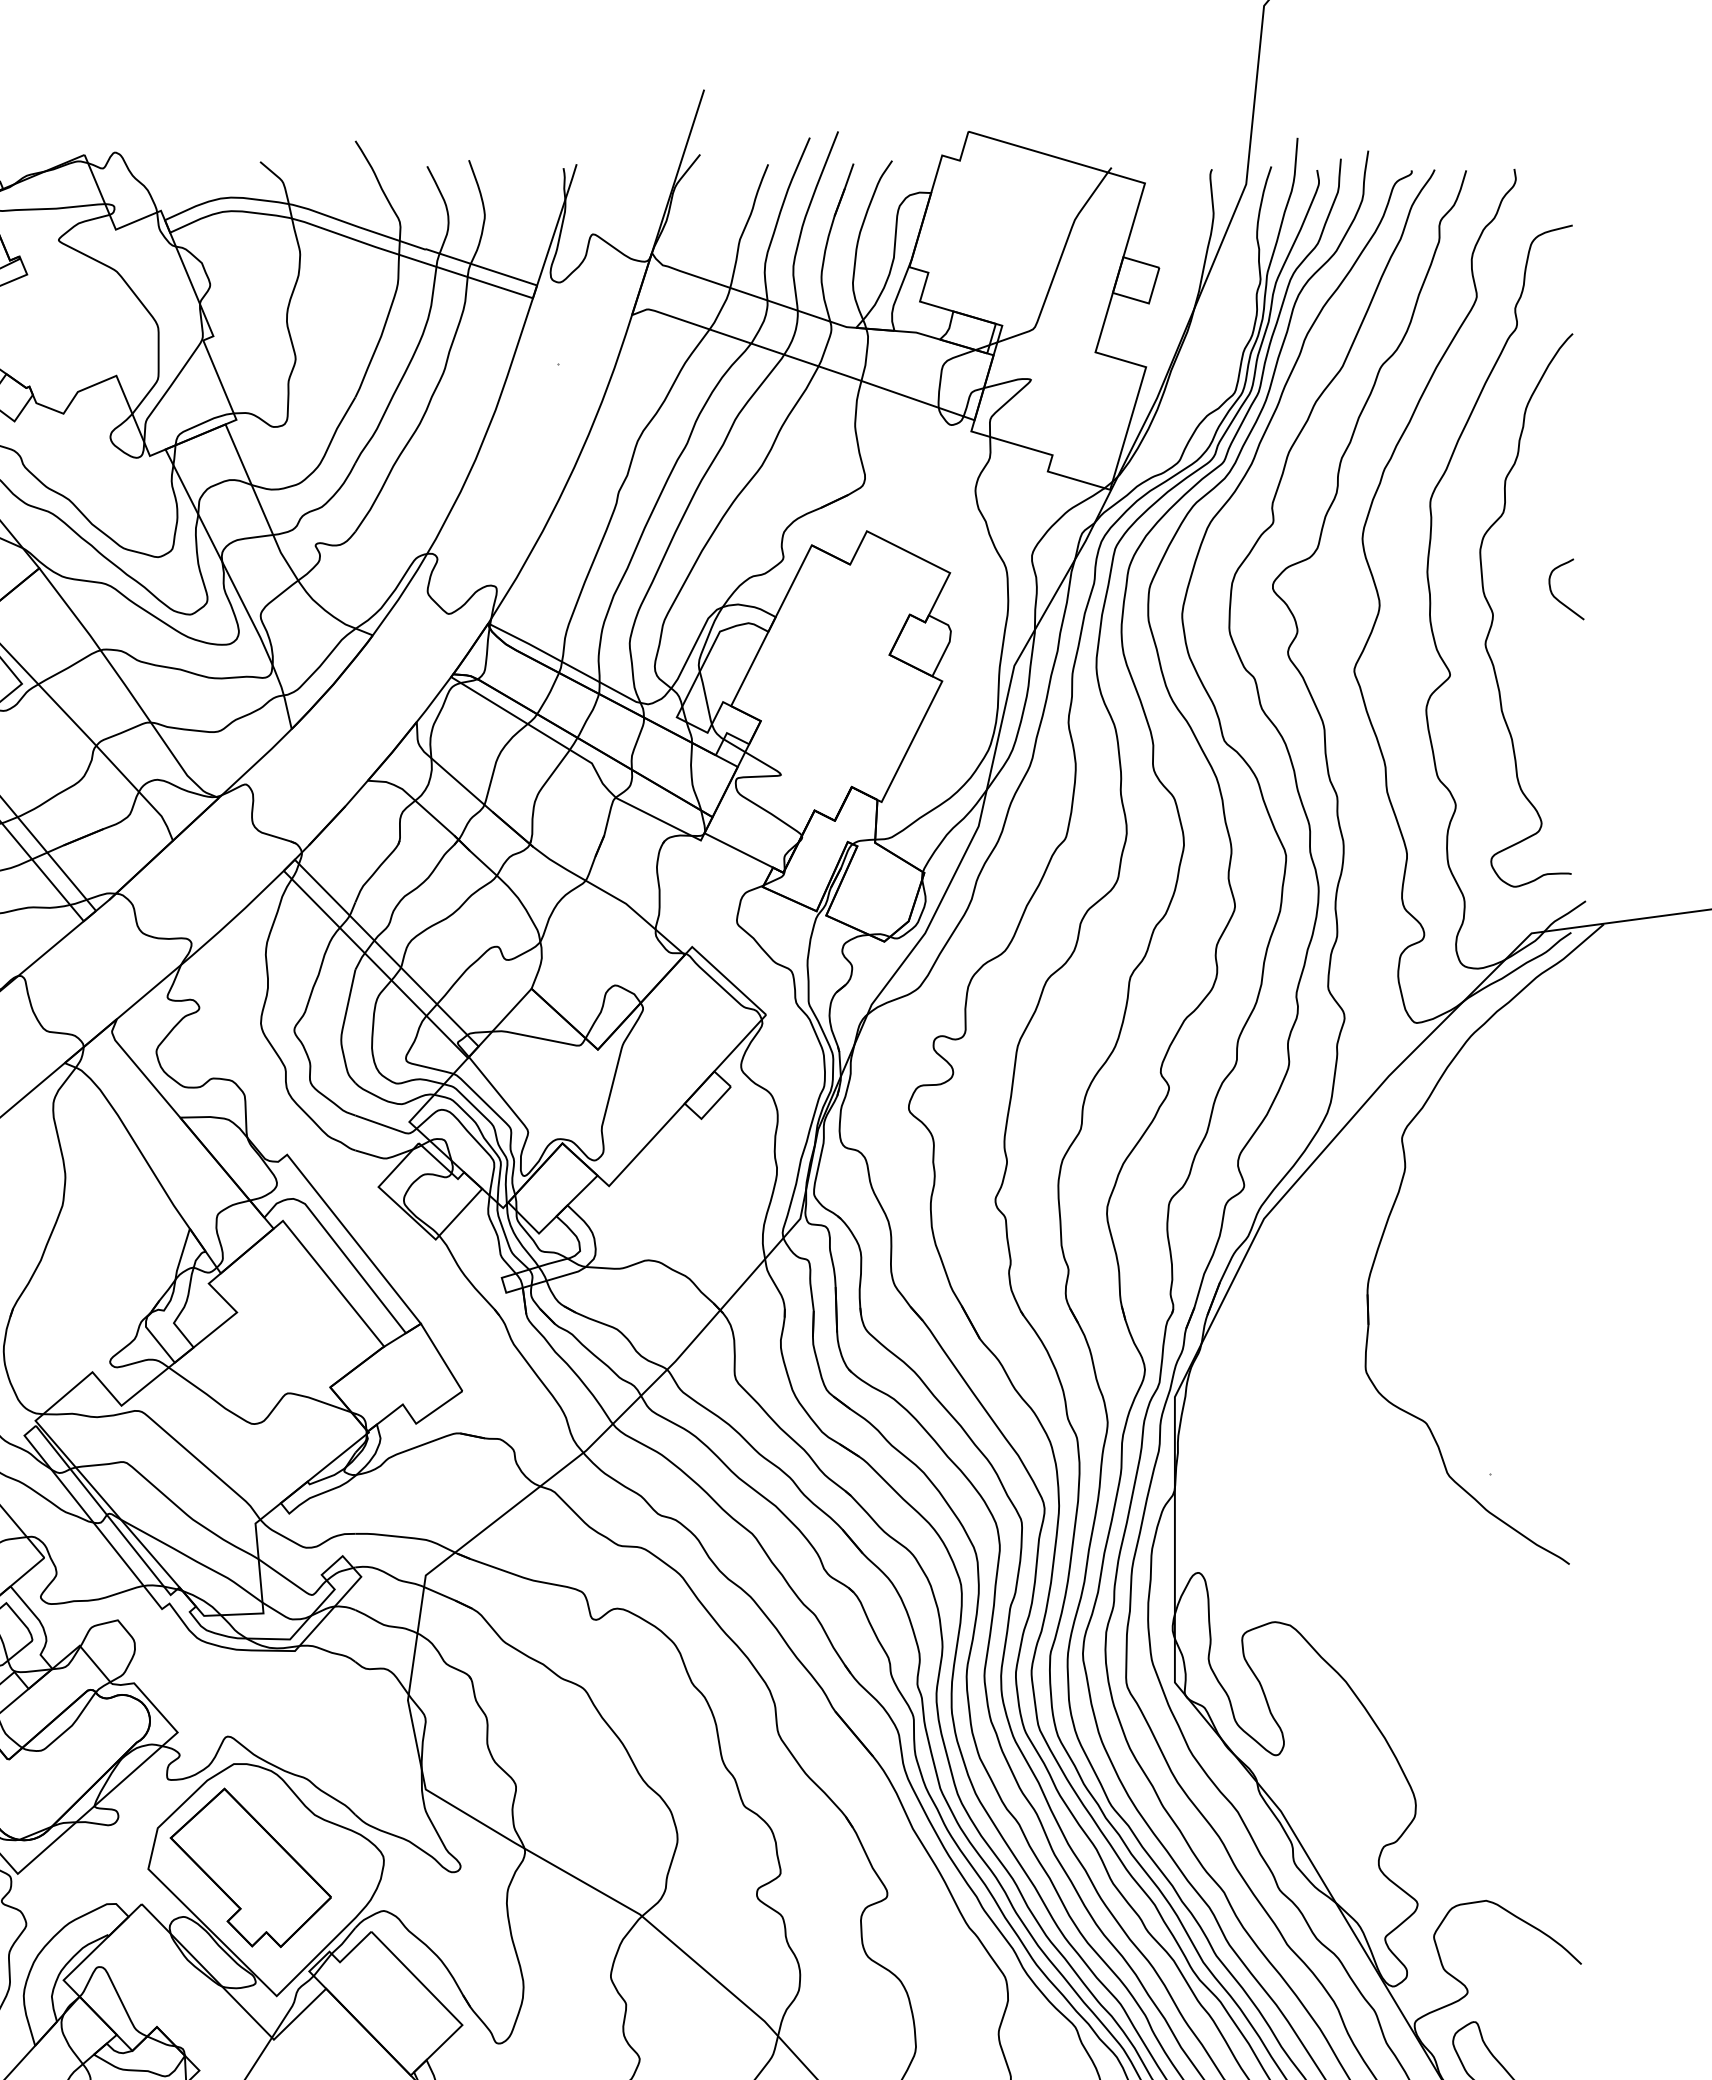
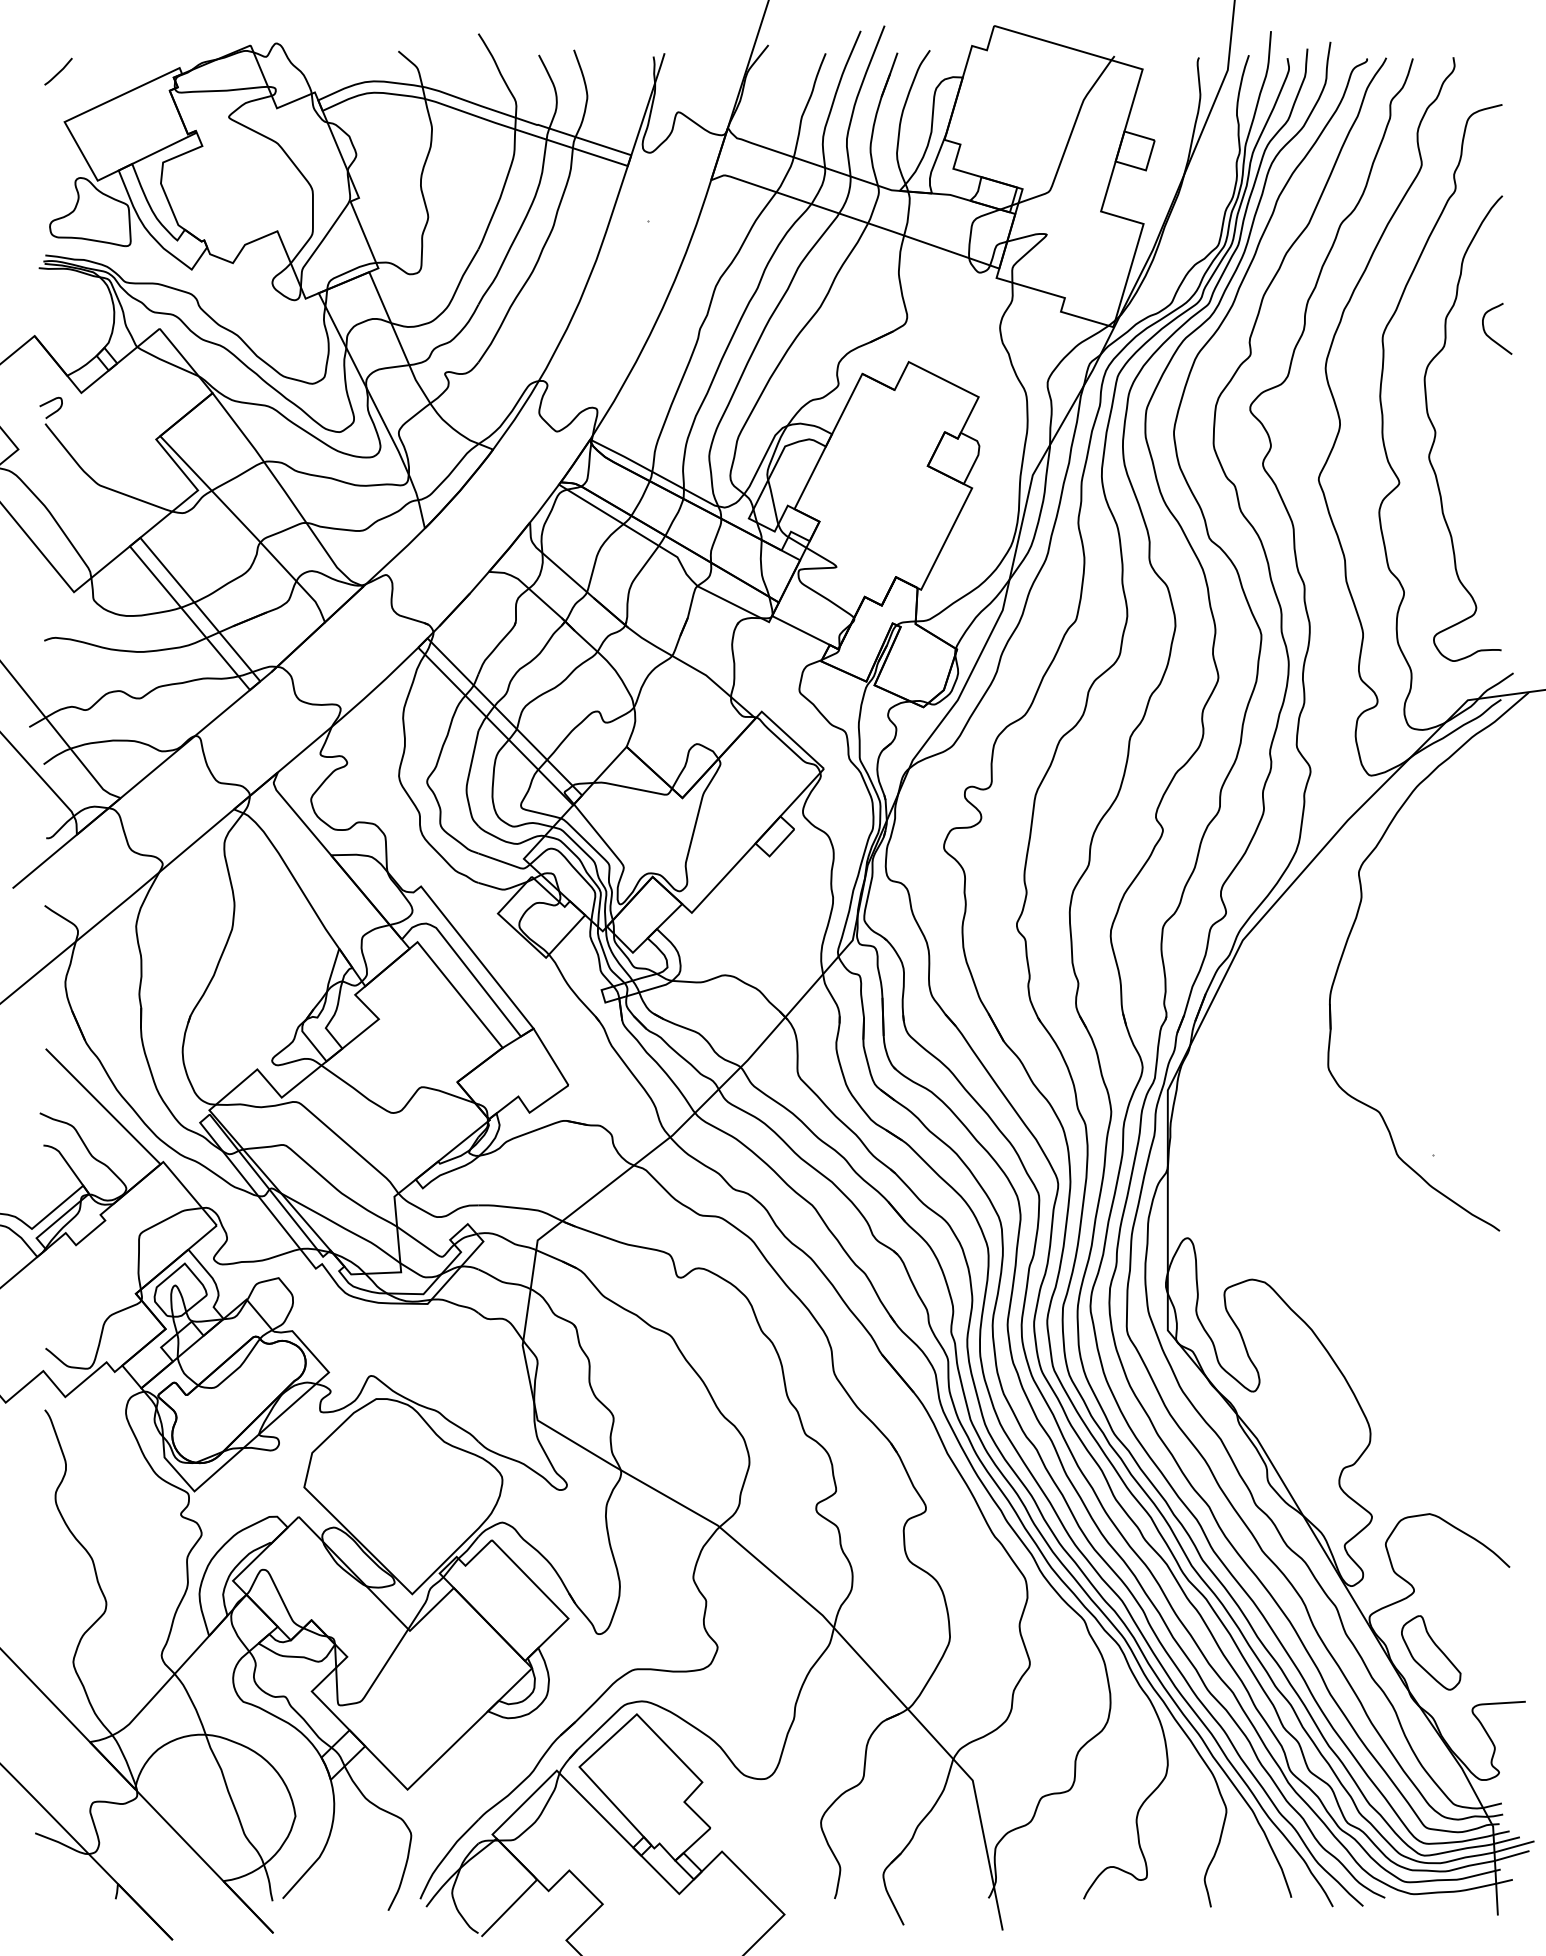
curve: (1559, 599) -> (1491, 337), moved
part: (250, 1866) -> (390, 1485), removed

